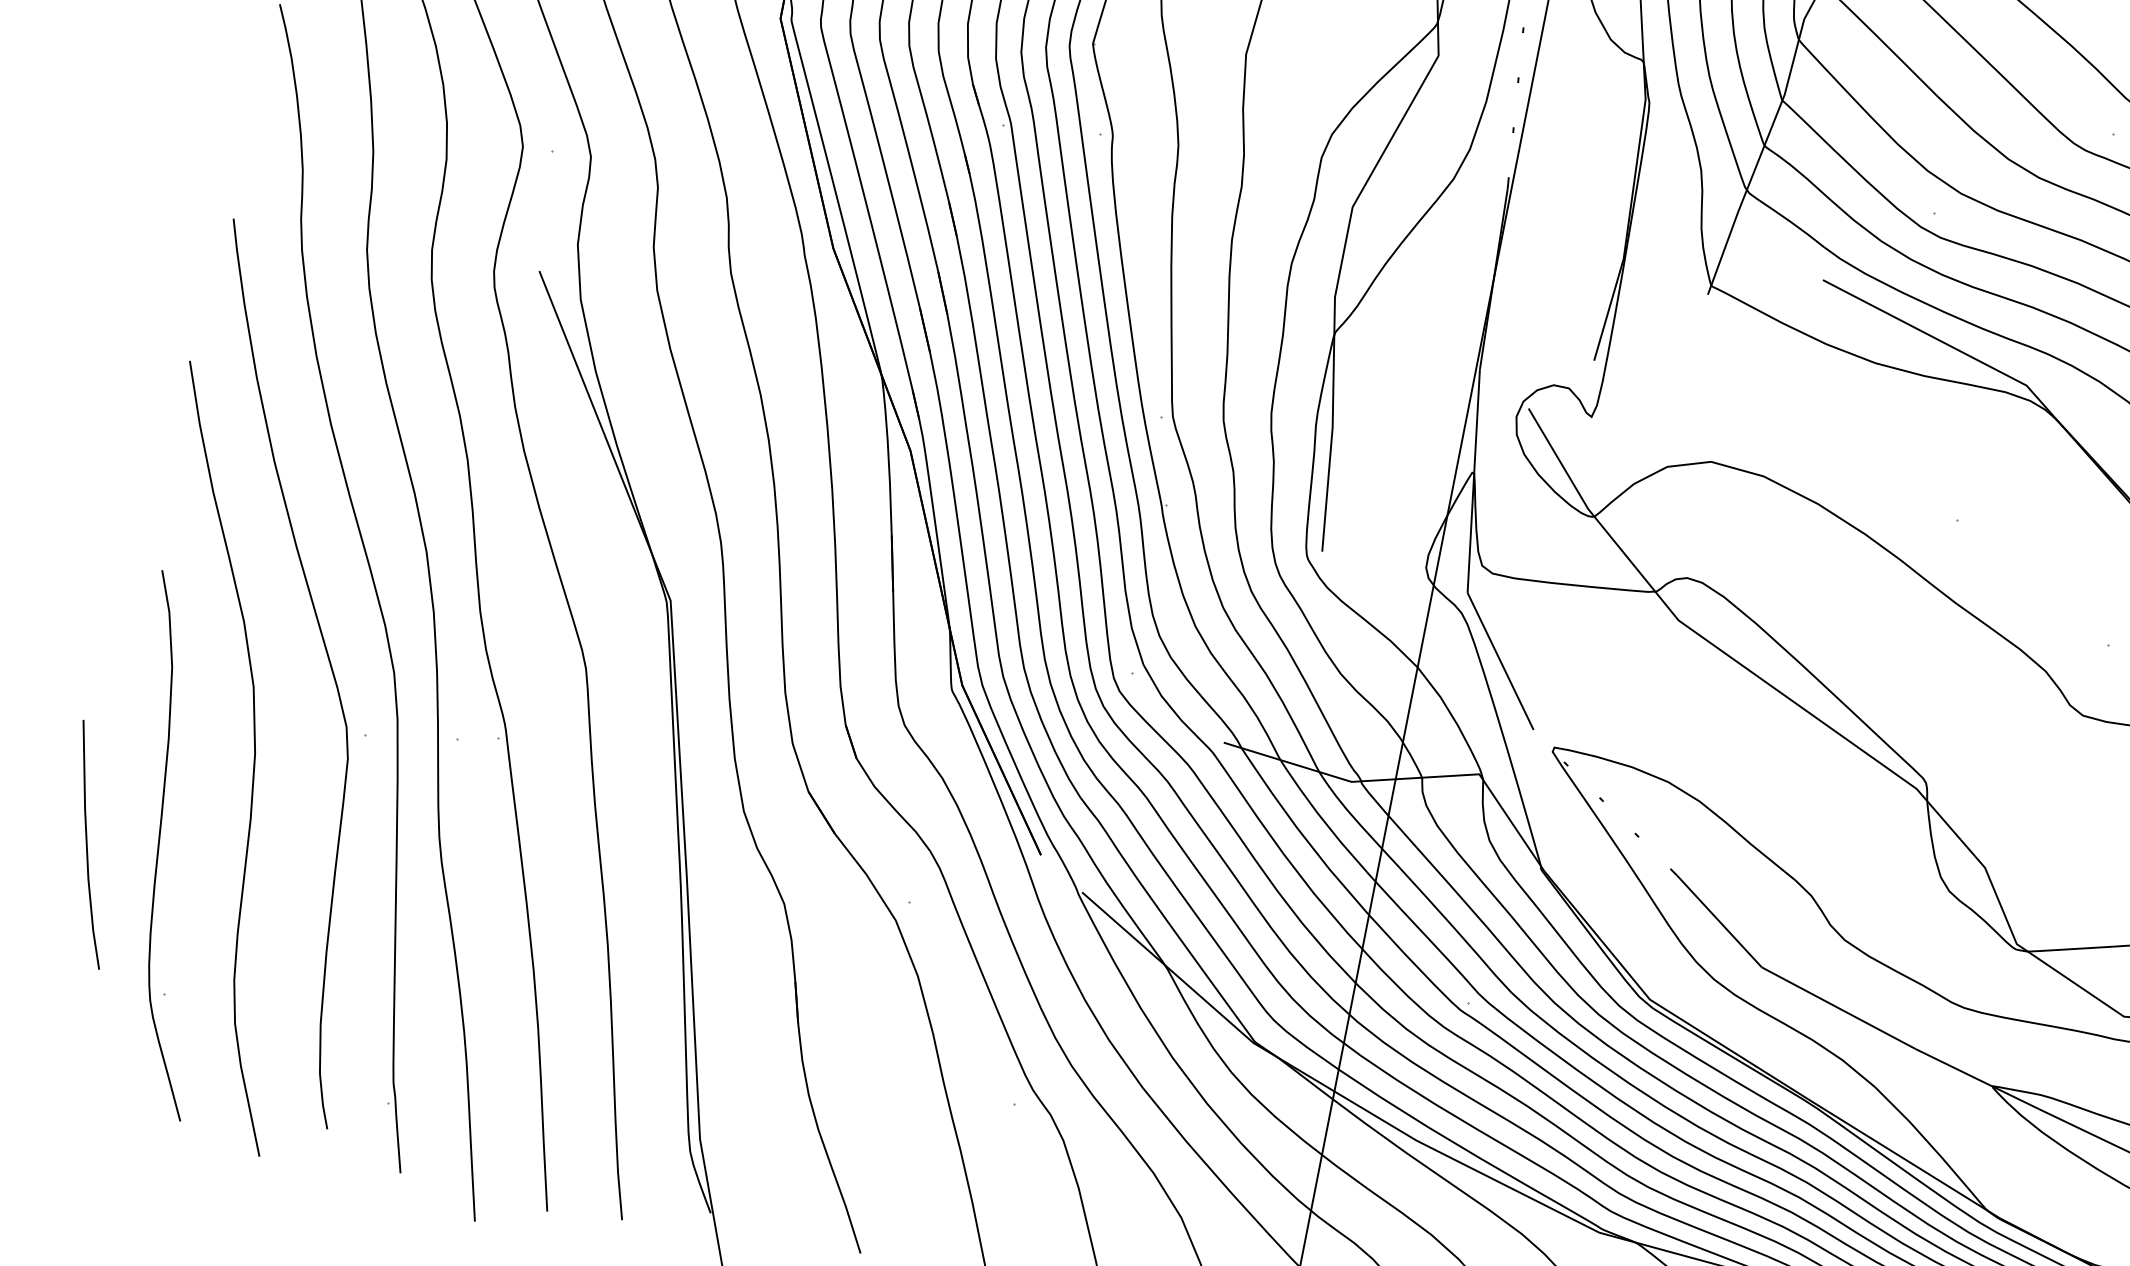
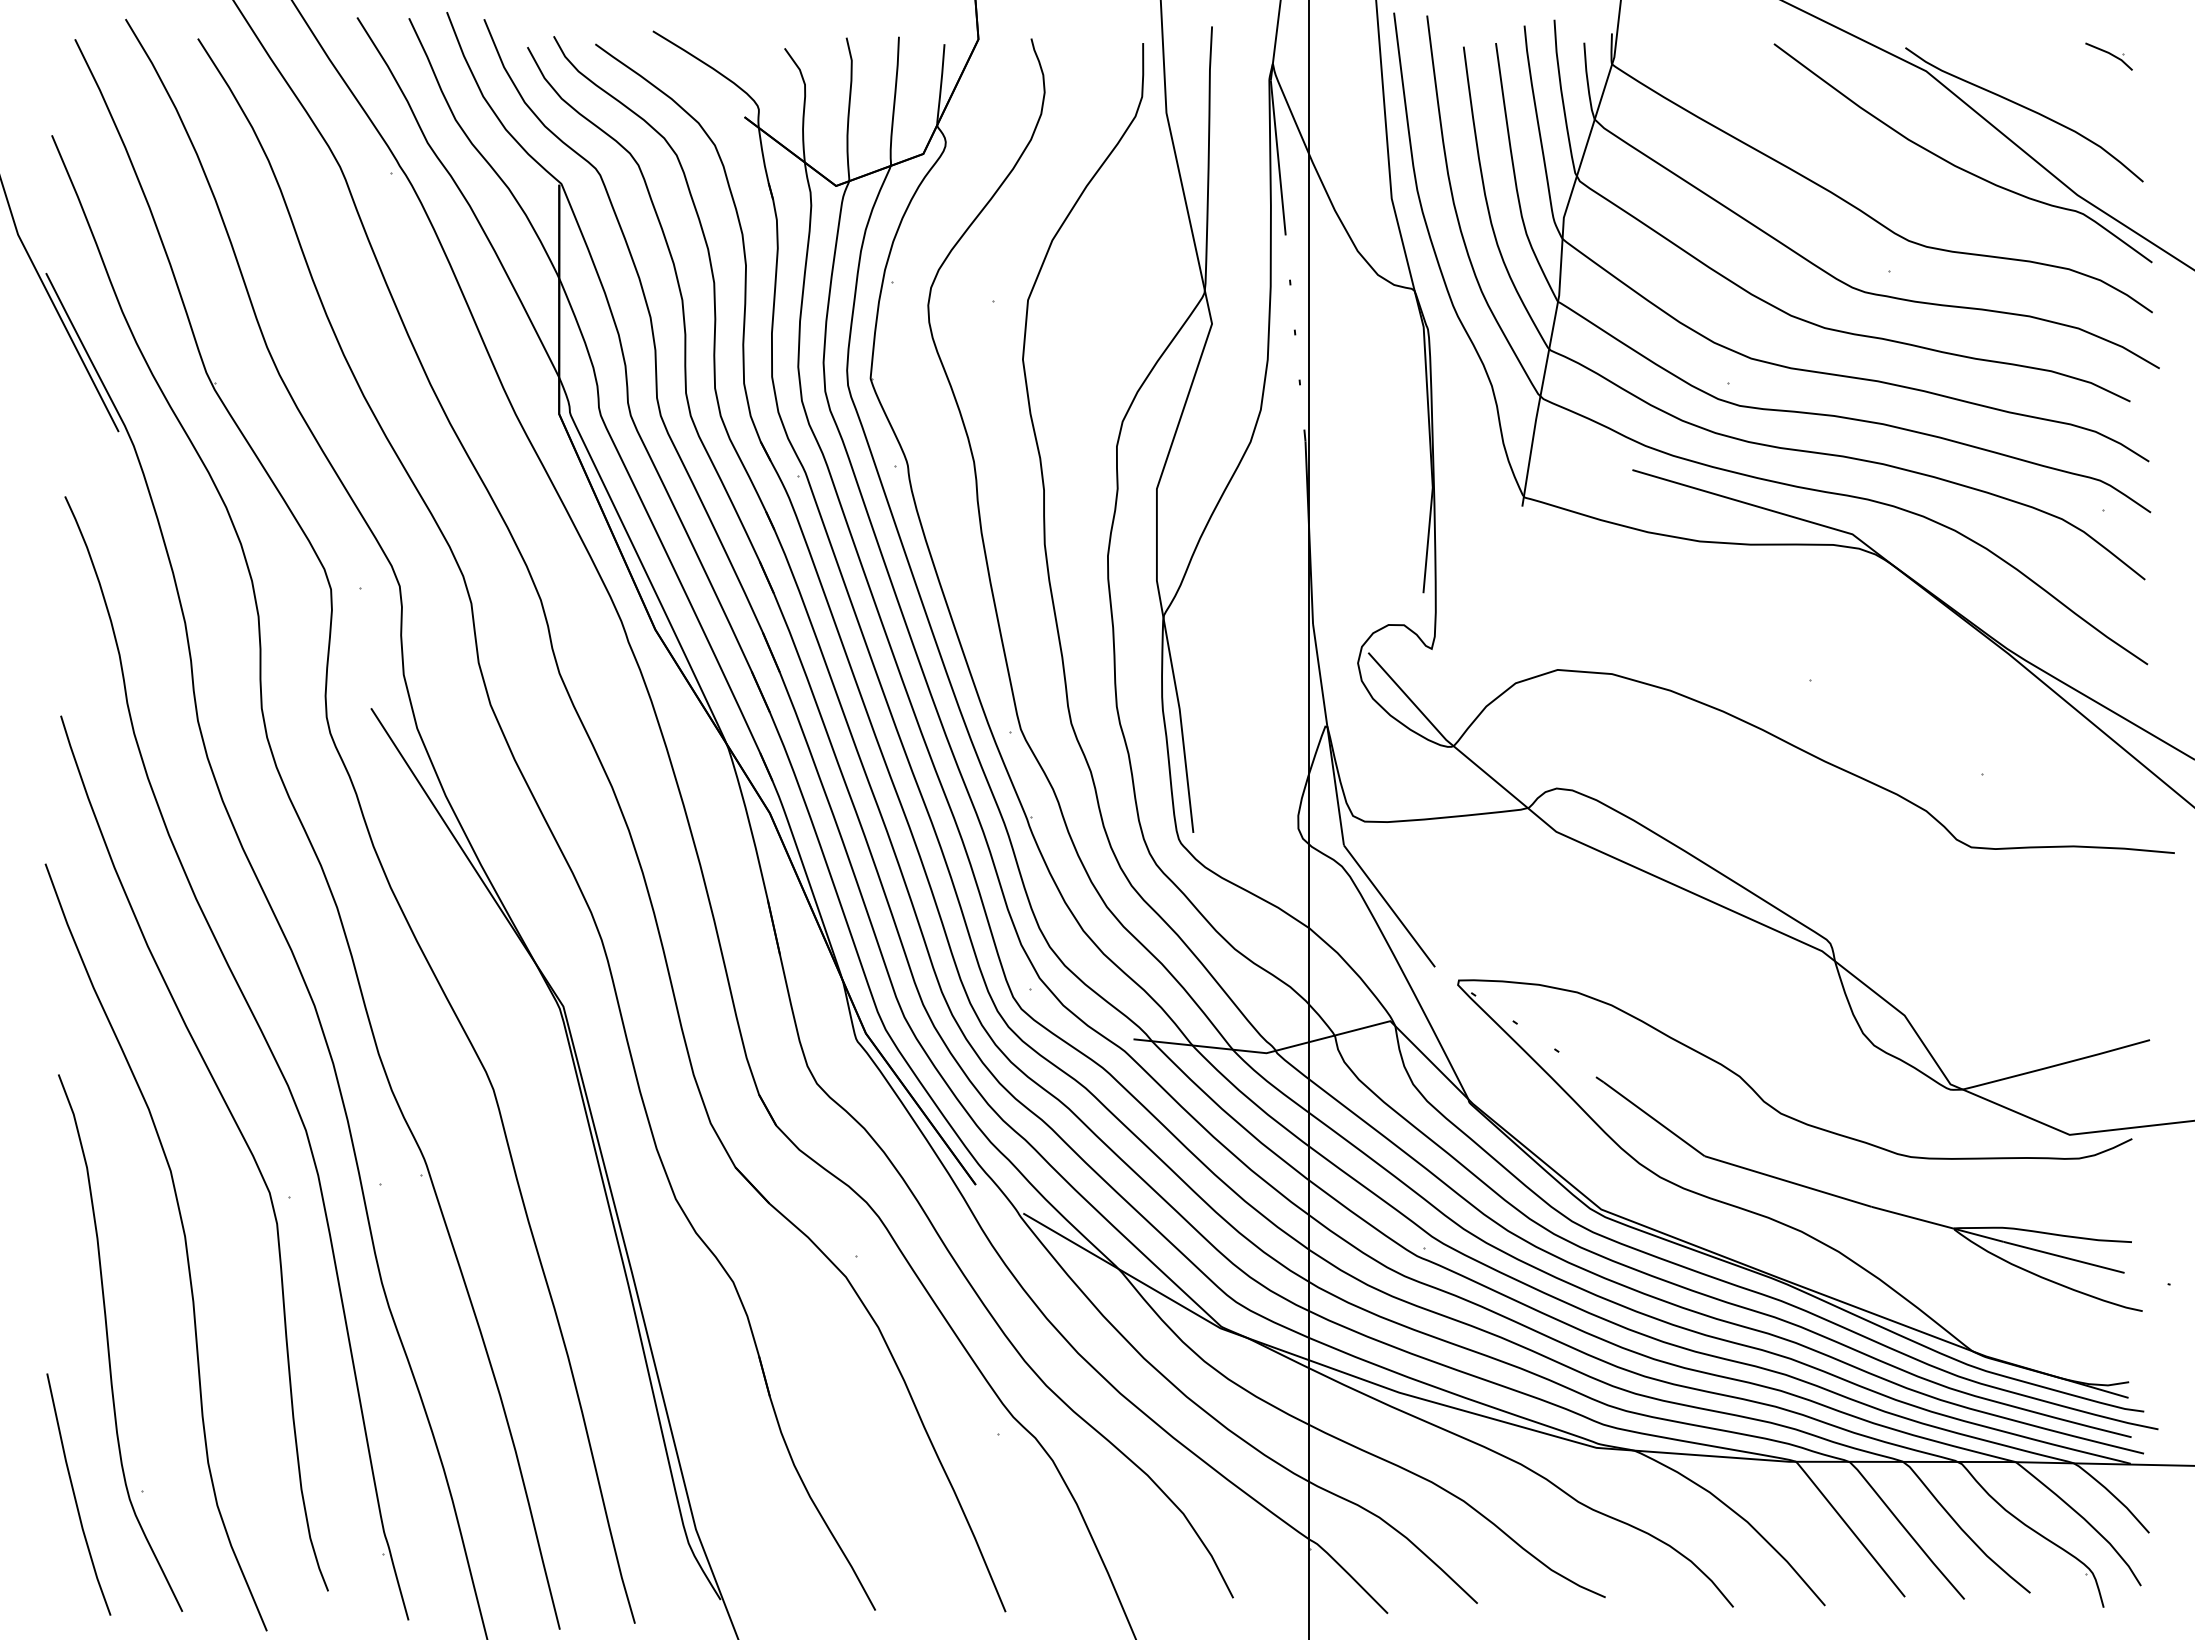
line: (87, 844) -> (75, 1494), moved

